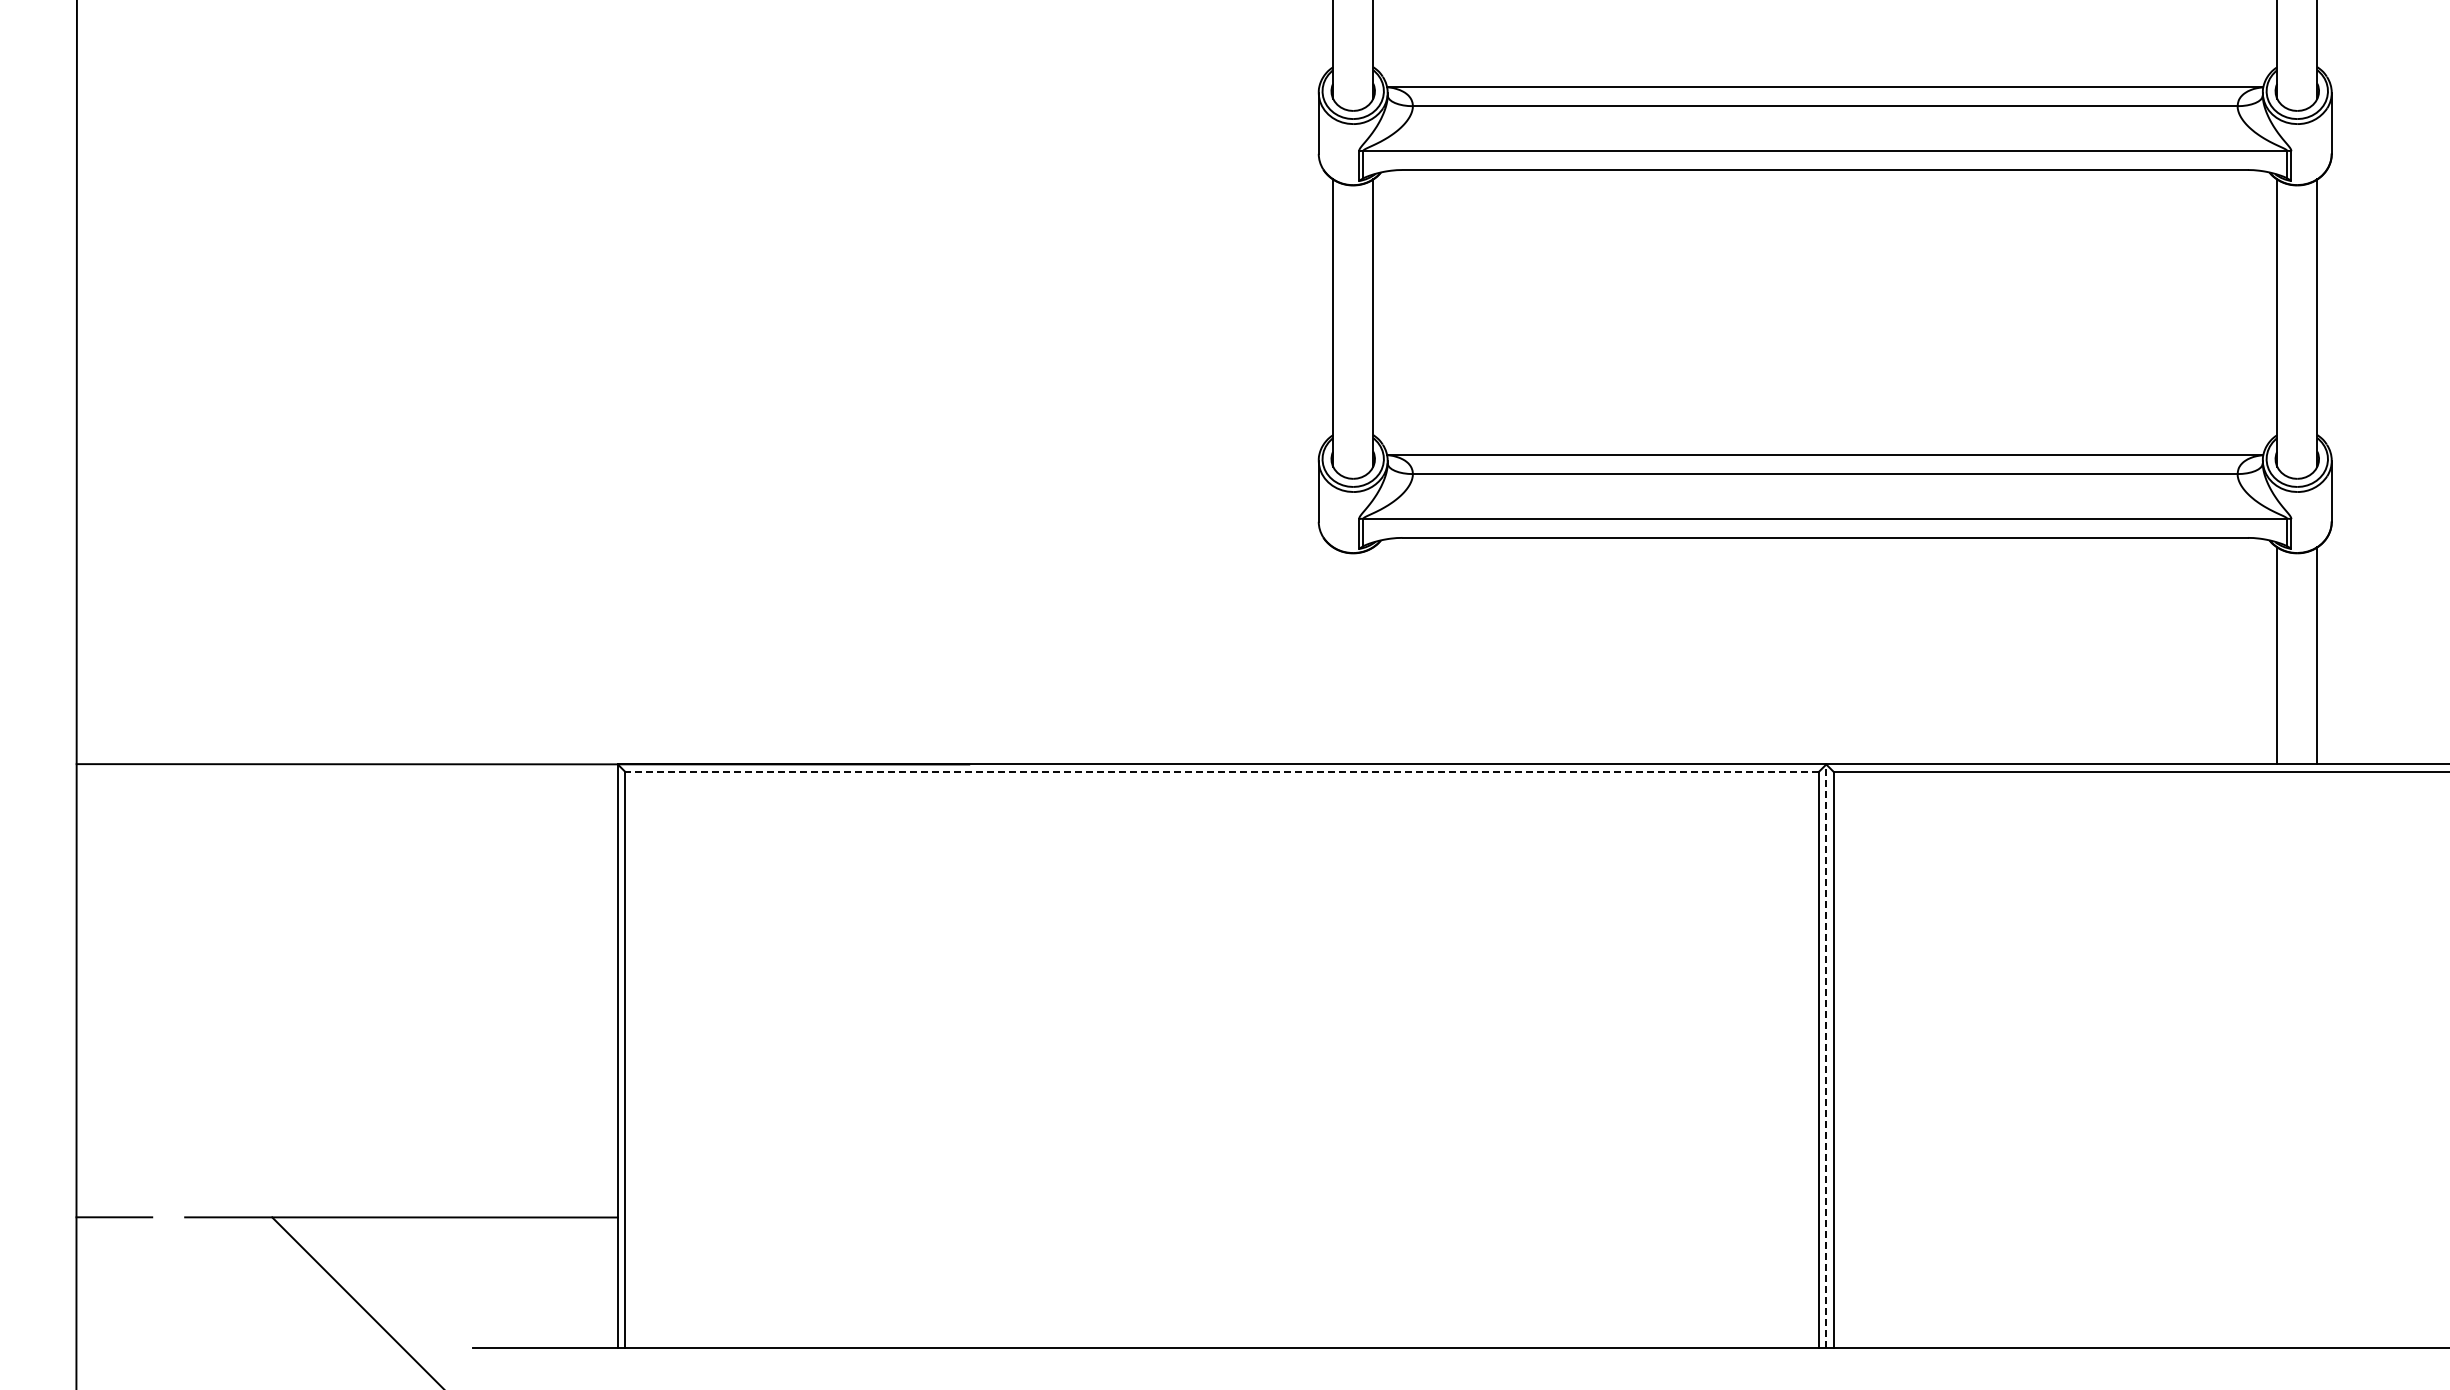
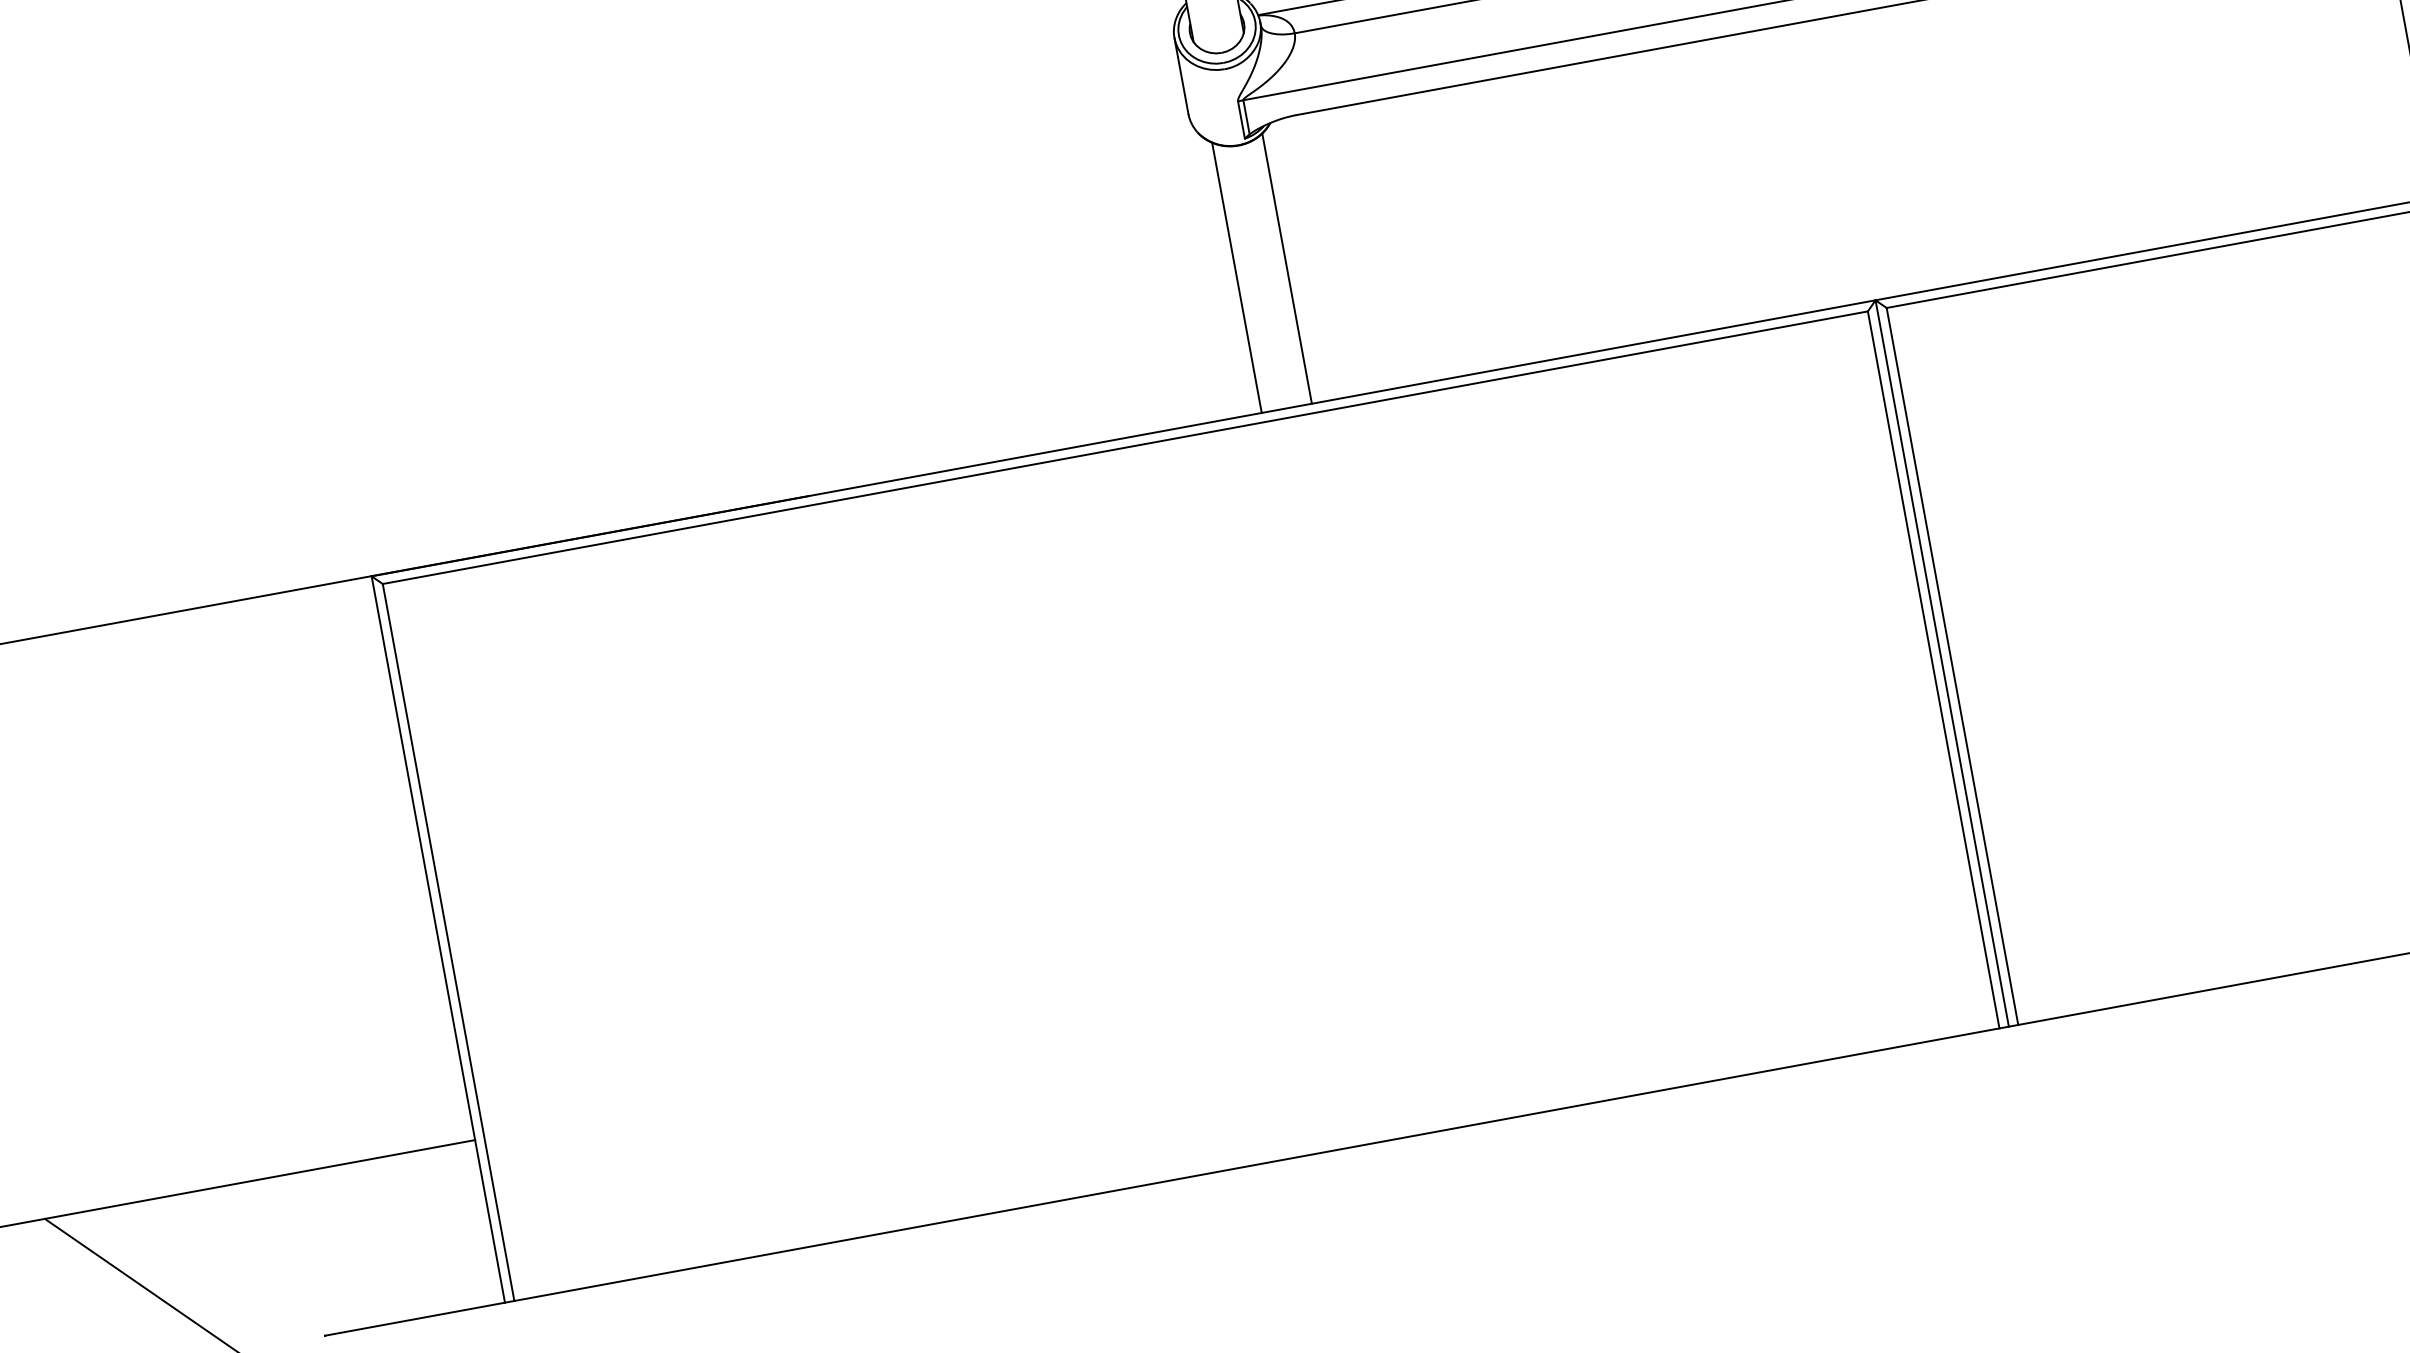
line: (1333, 655) -> (1237, 277), added
line: (1373, 655) -> (1287, 268), added
line: (1222, 772) -> (1125, 448), dashed -> solid
line: (1826, 1056) -> (1942, 663), dashed -> solid

